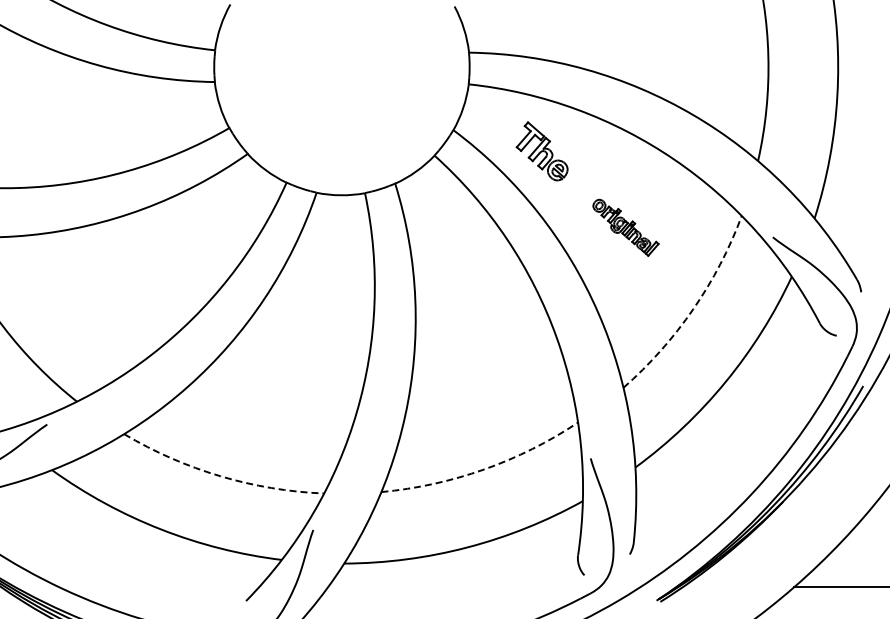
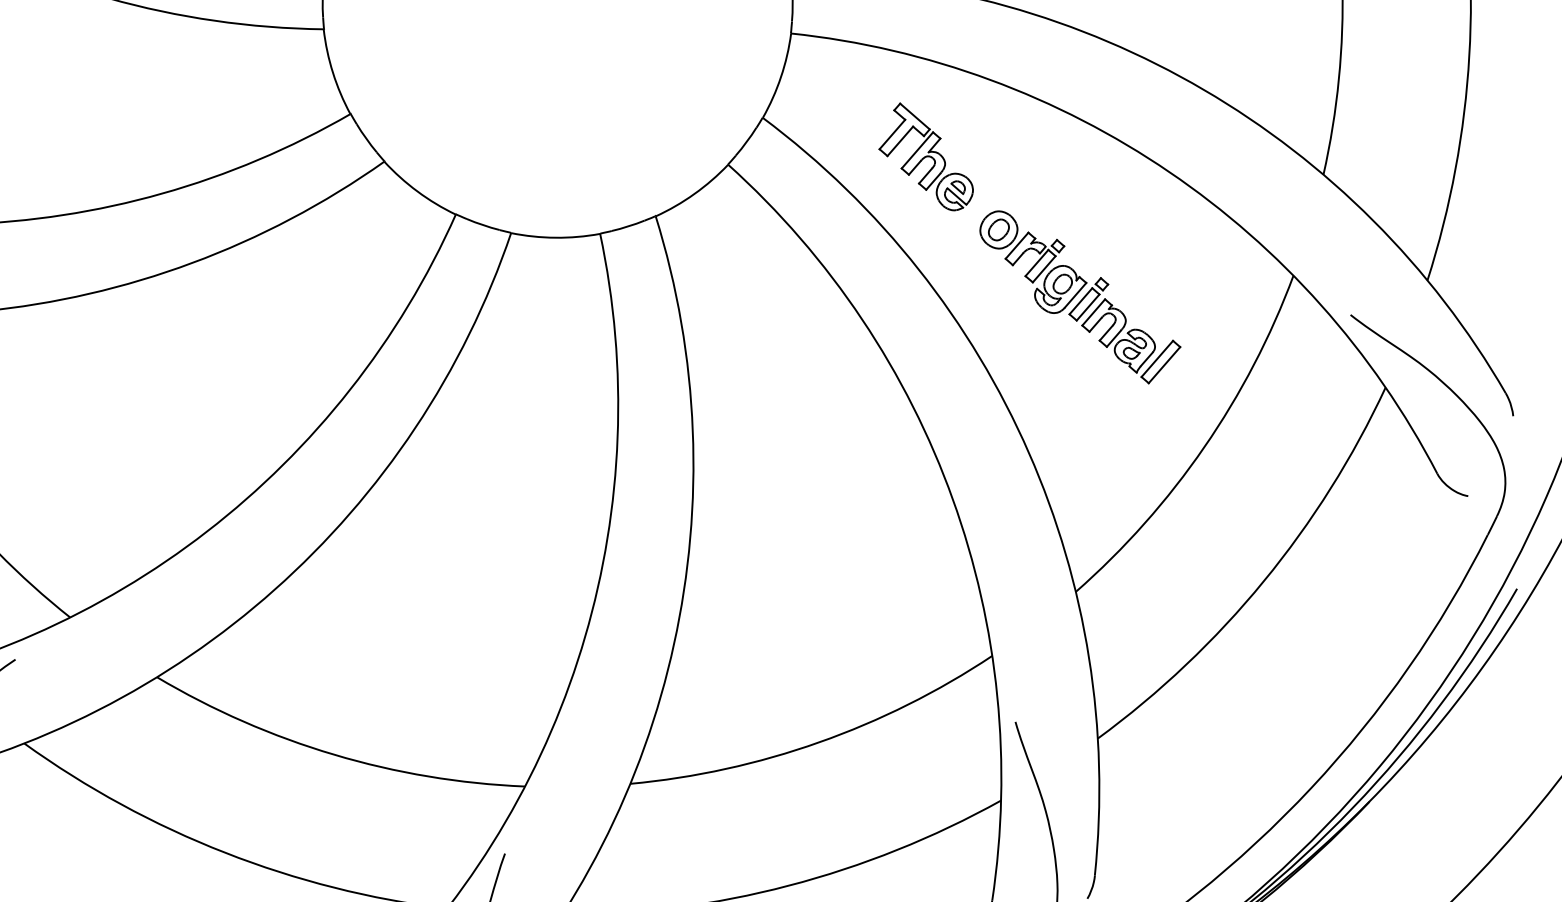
part: (625, 227) -> (1079, 296), size x1.67
arc: (693, 309) -> (1204, 447), dashed -> solid
arc: (484, 469) -> (820, 742), dashed -> solid
arc: (220, 476) -> (334, 755), dashed -> solid

